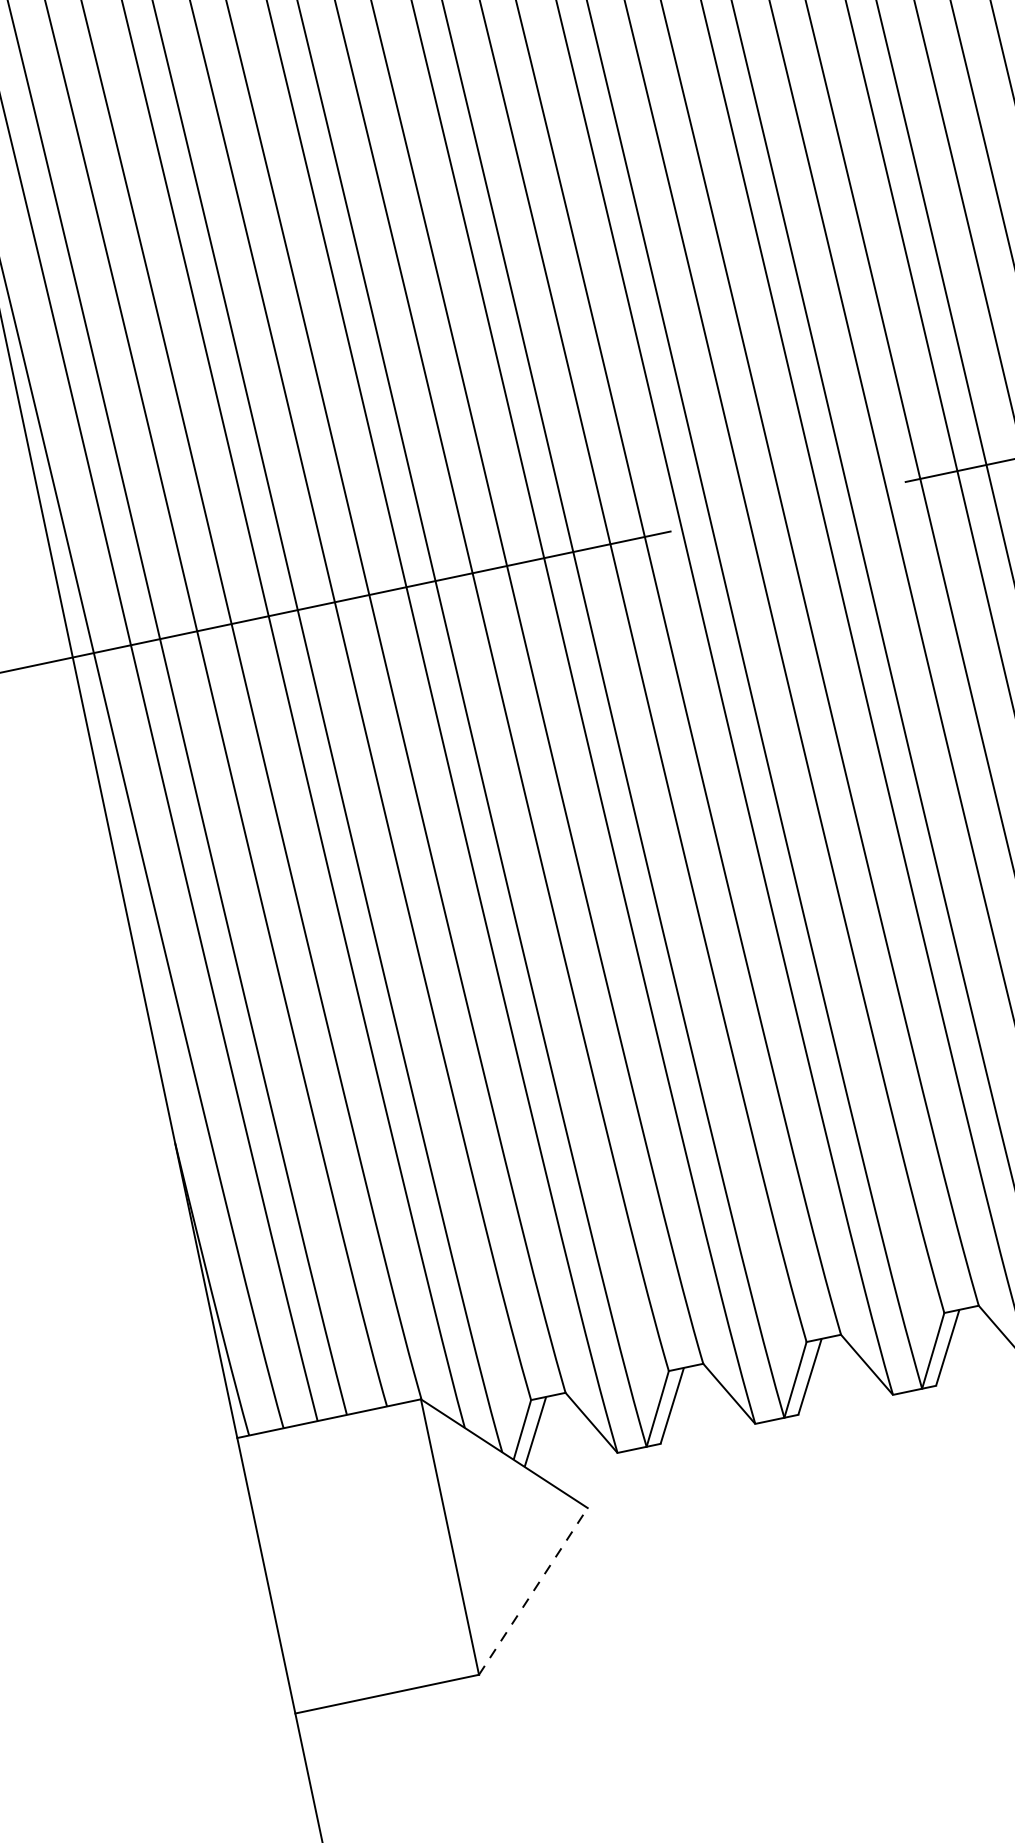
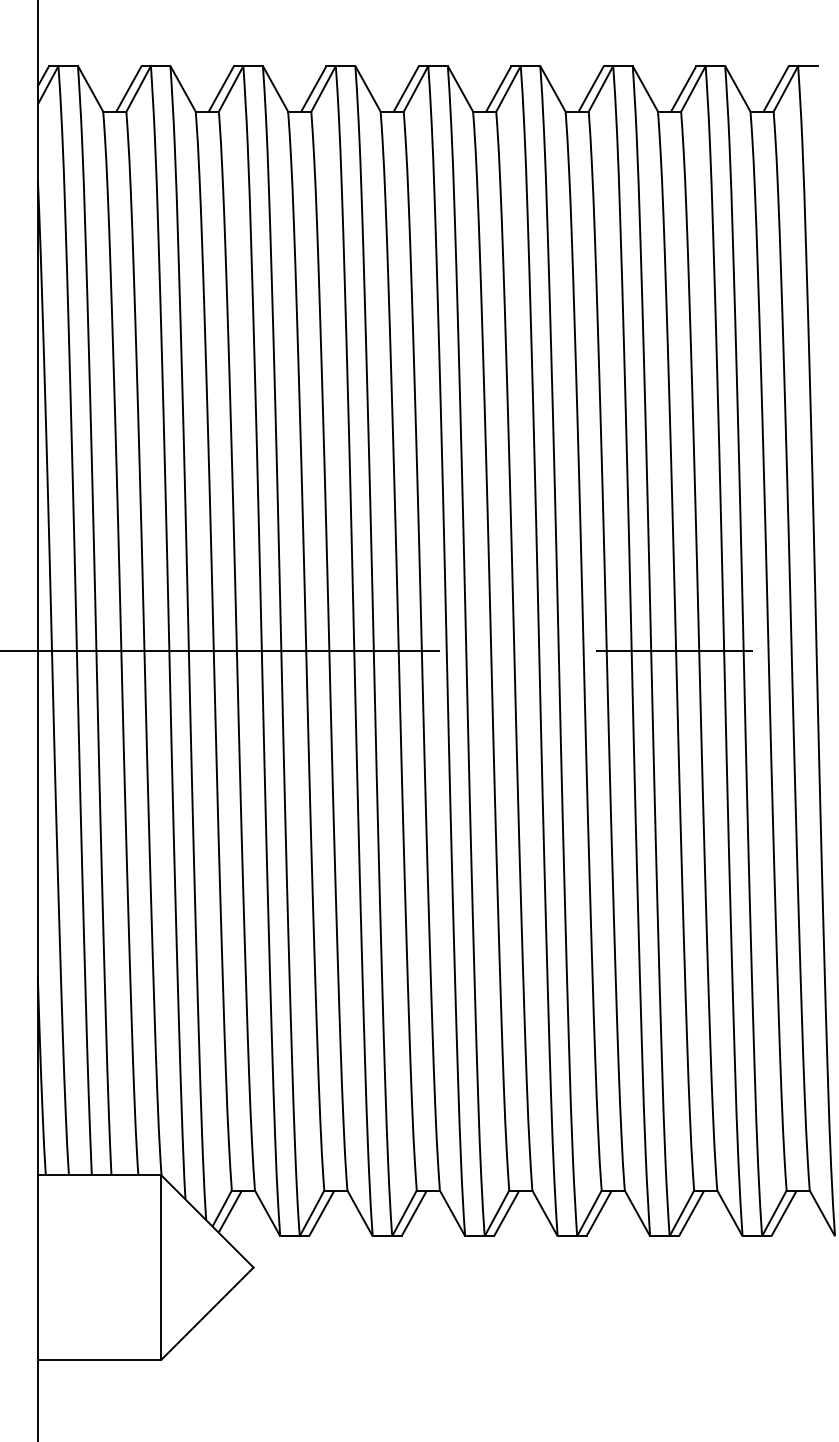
line: (533, 1590) -> (207, 1313), dashed -> solid

